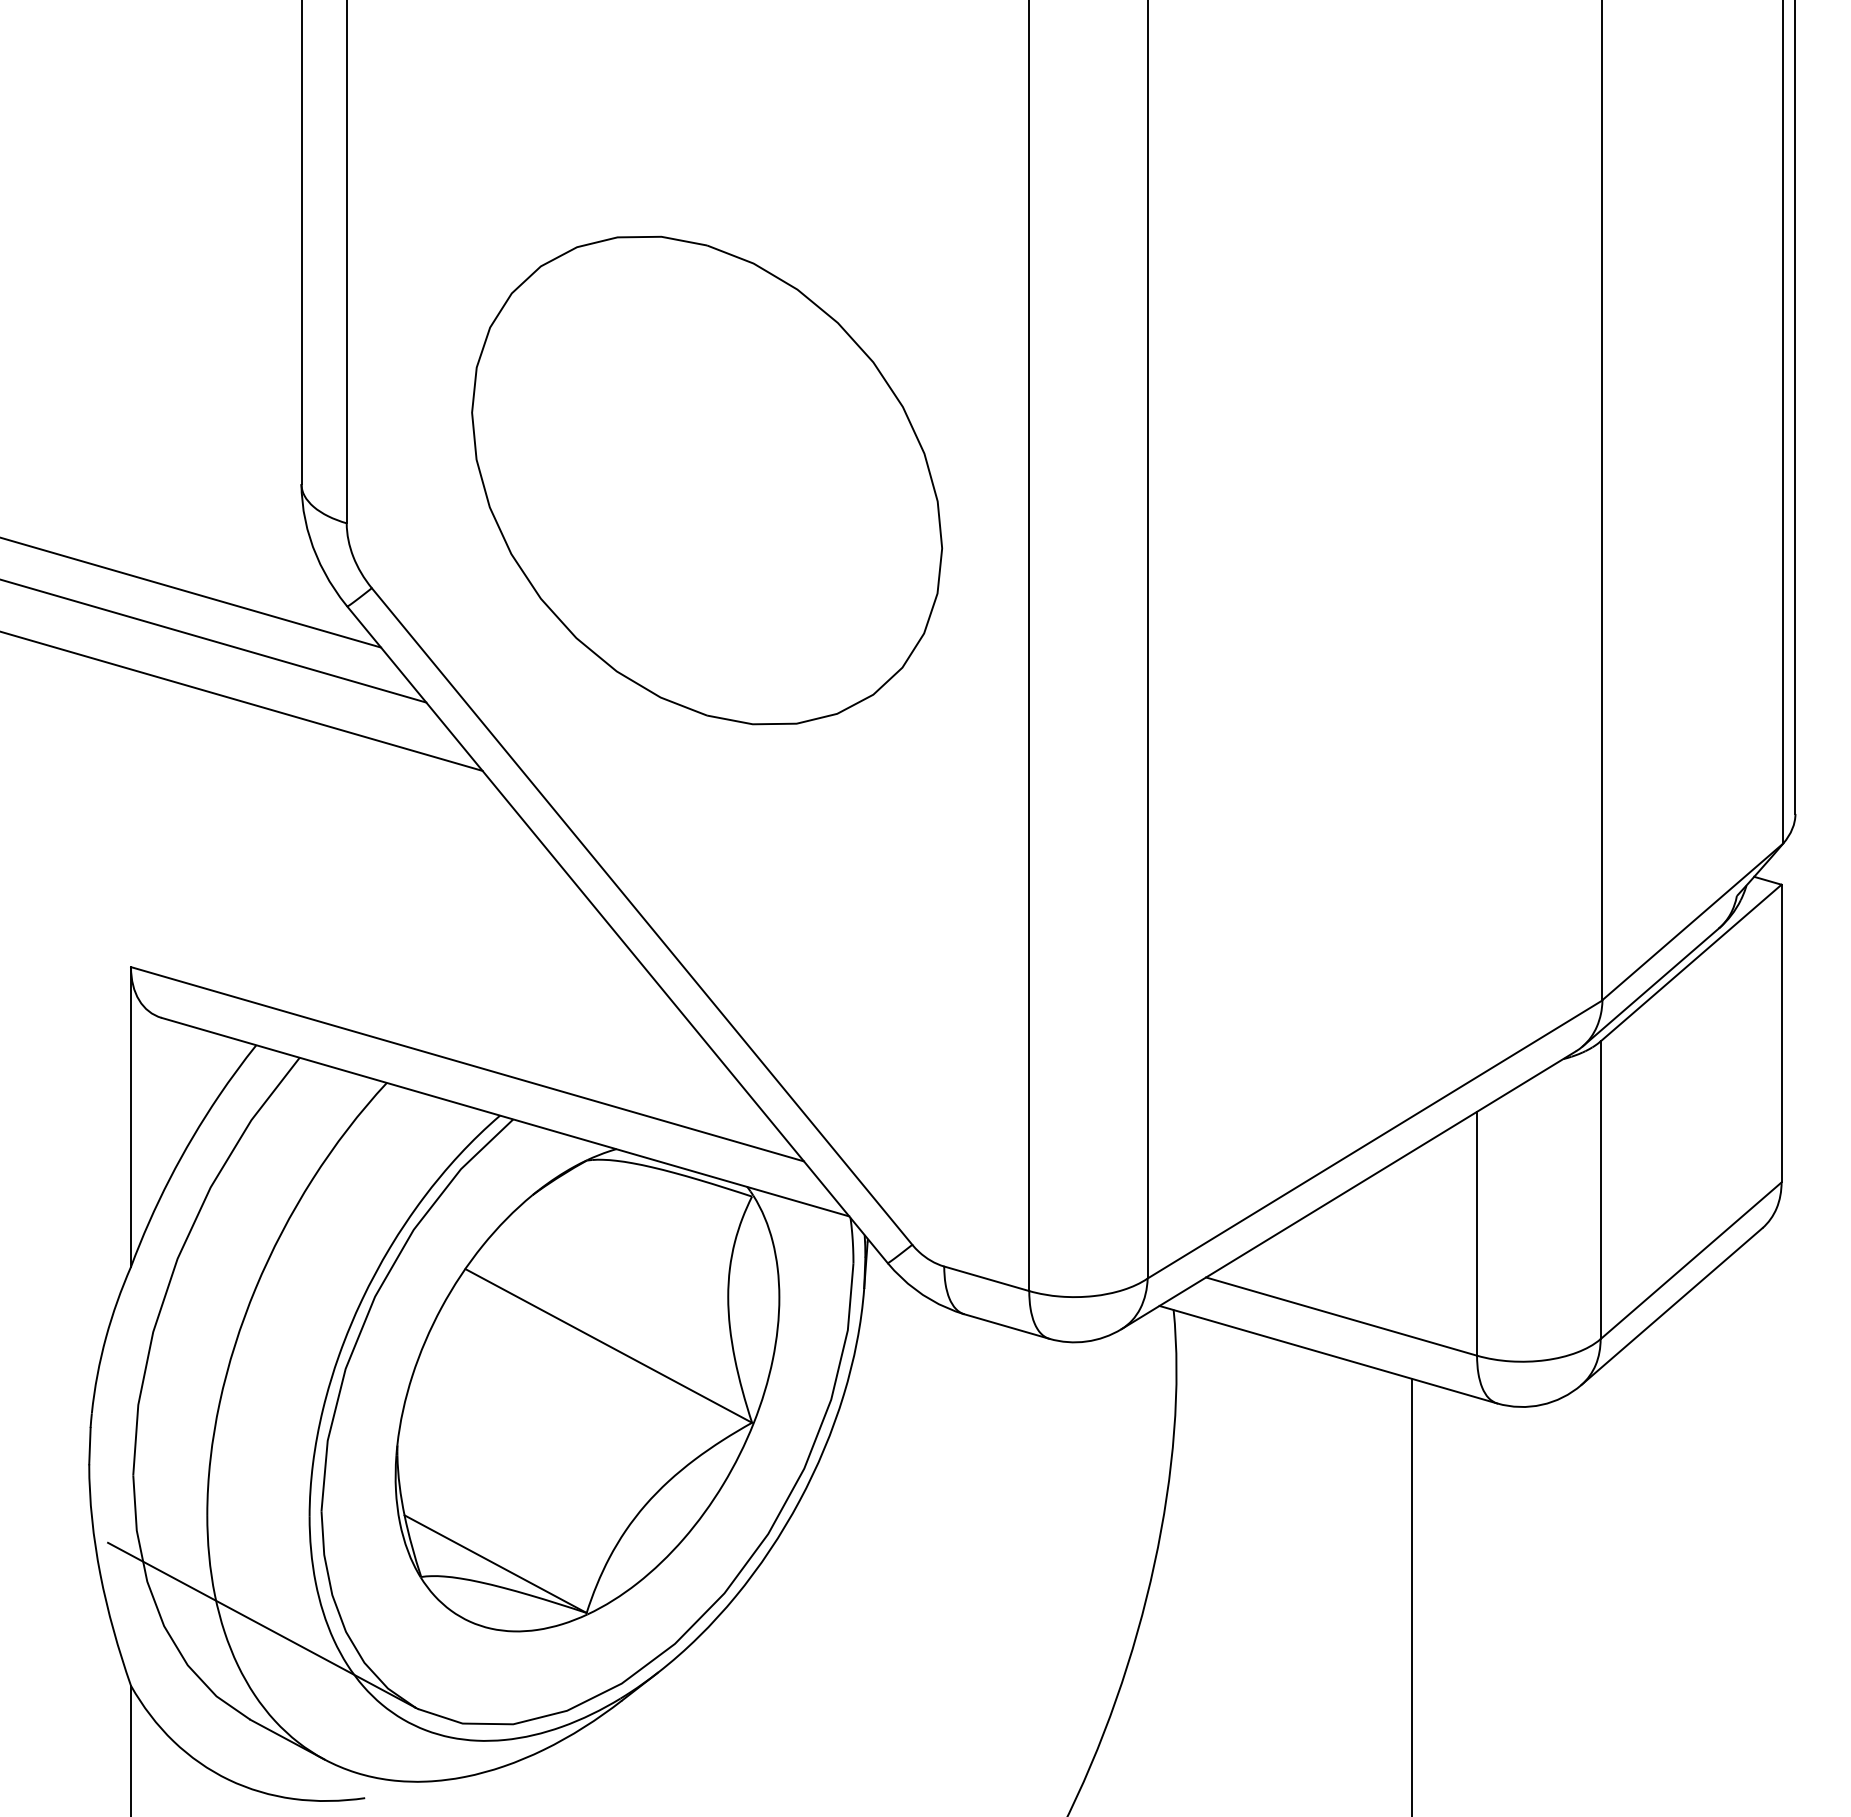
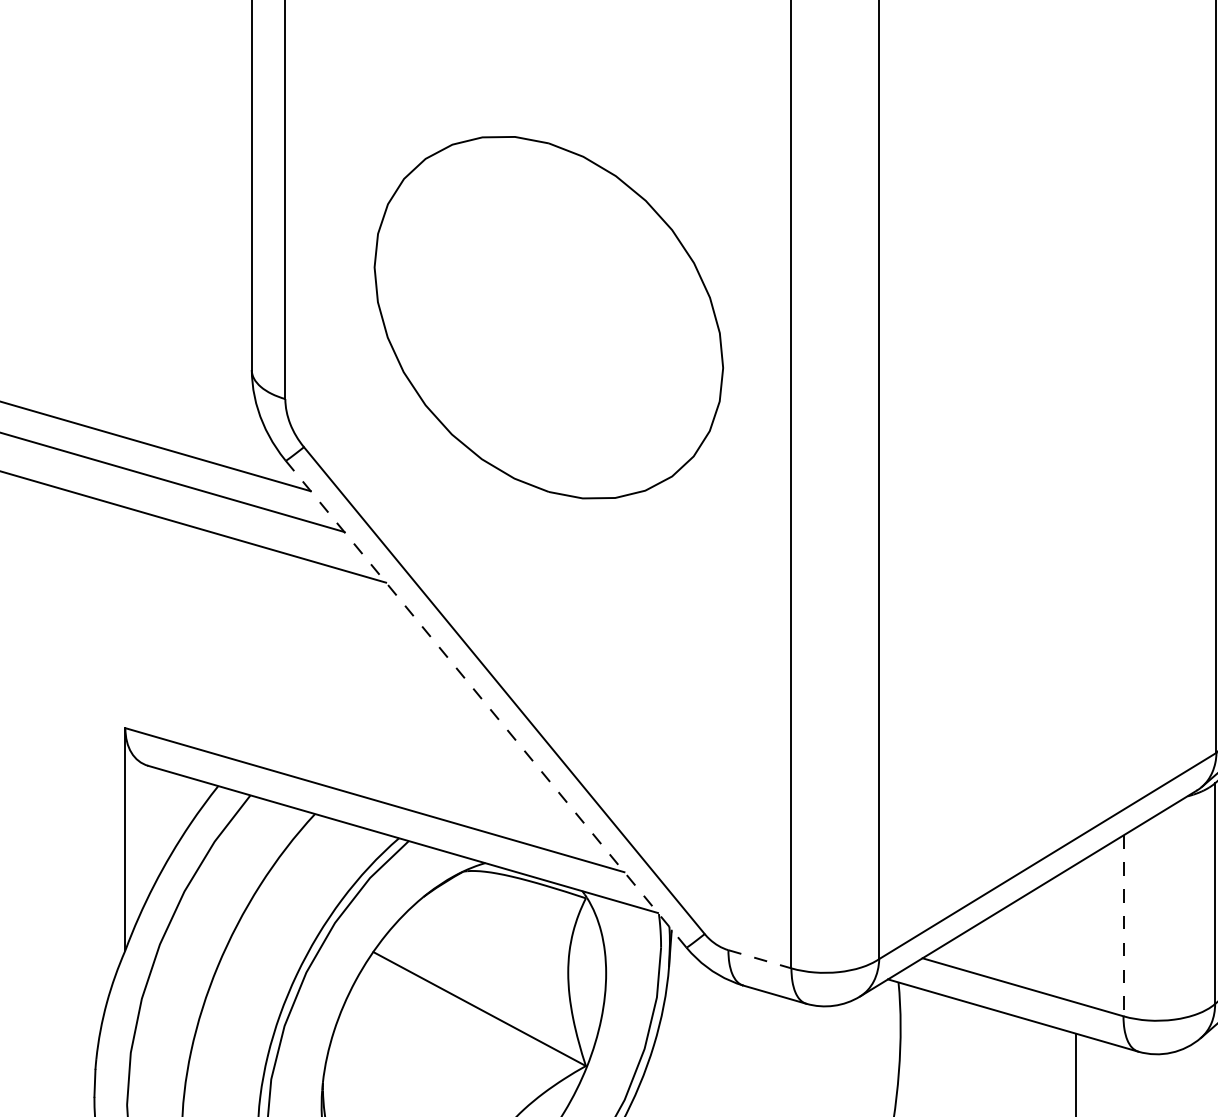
part: (707, 480) -> (549, 317), moved
line: (617, 935) -> (486, 704), solid -> dashed
line: (1477, 1233) -> (1123, 925), solid -> dashed
line: (987, 1278) -> (760, 959), solid -> dashed

